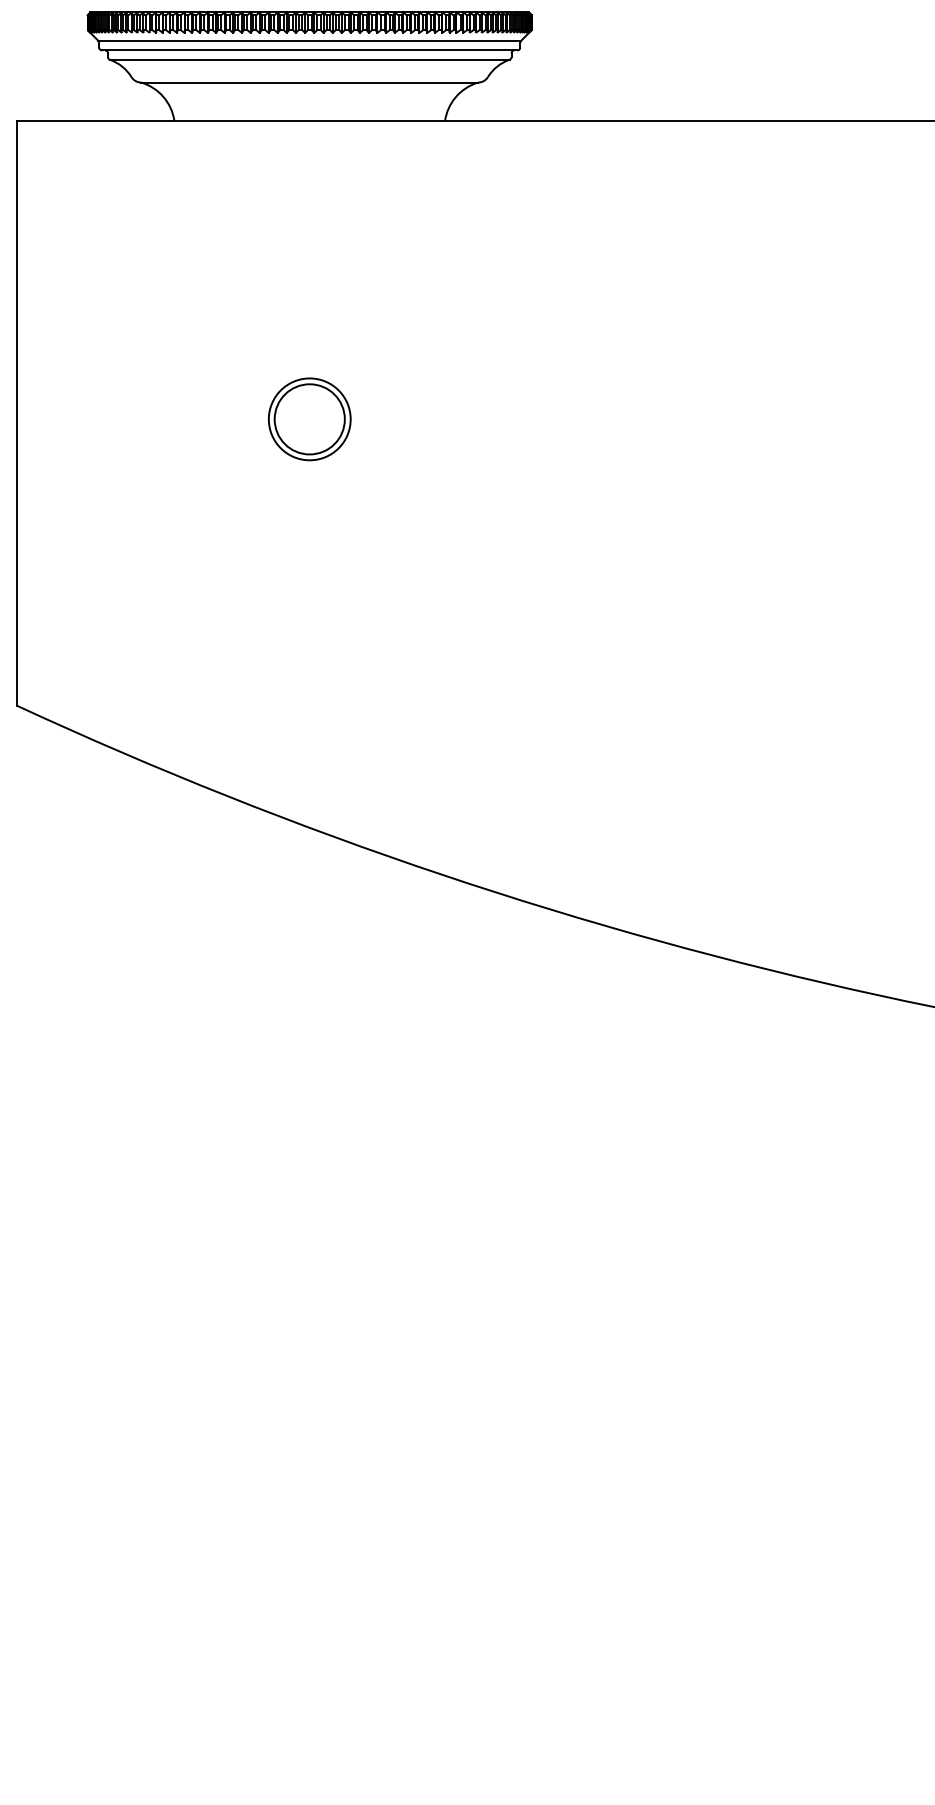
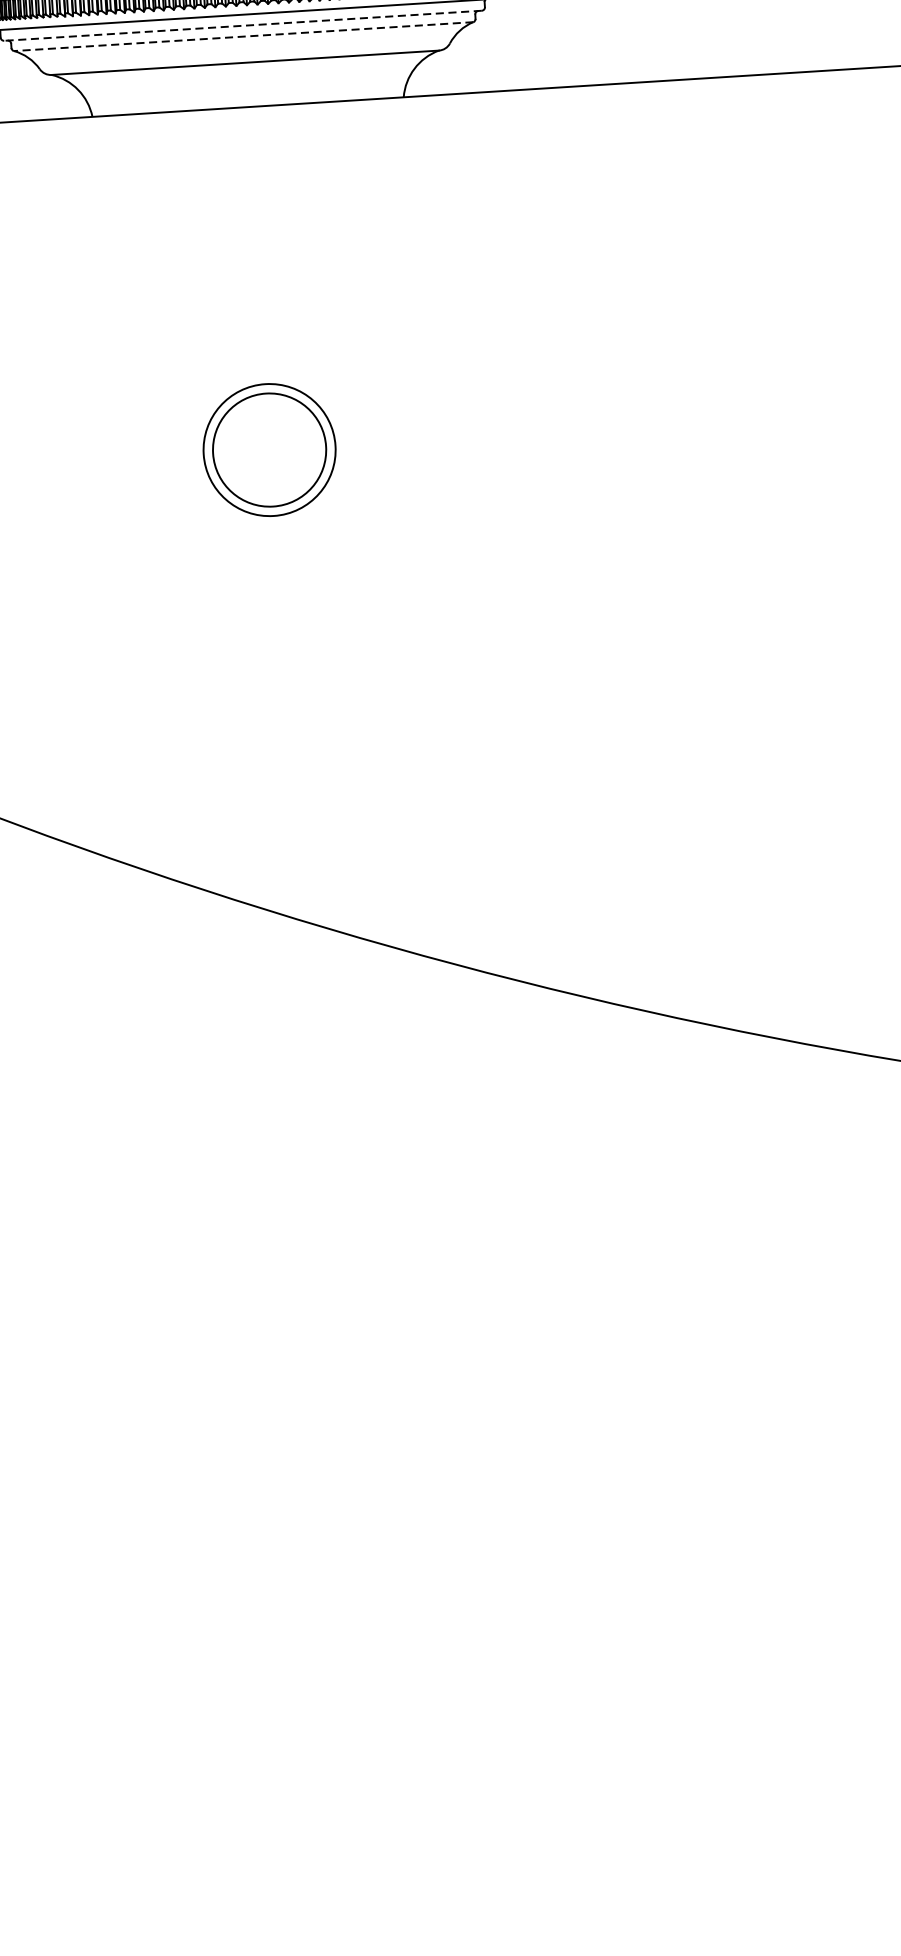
line: (309, 50) -> (242, 25), solid -> dashed
line: (309, 59) -> (243, 36), solid -> dashed
part: (309, 419) -> (269, 450), size x1.4

